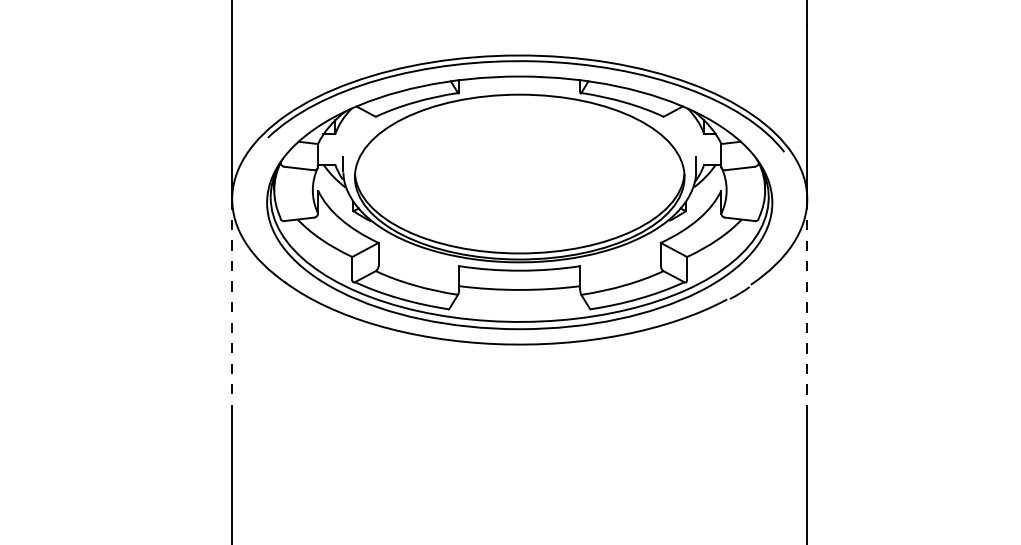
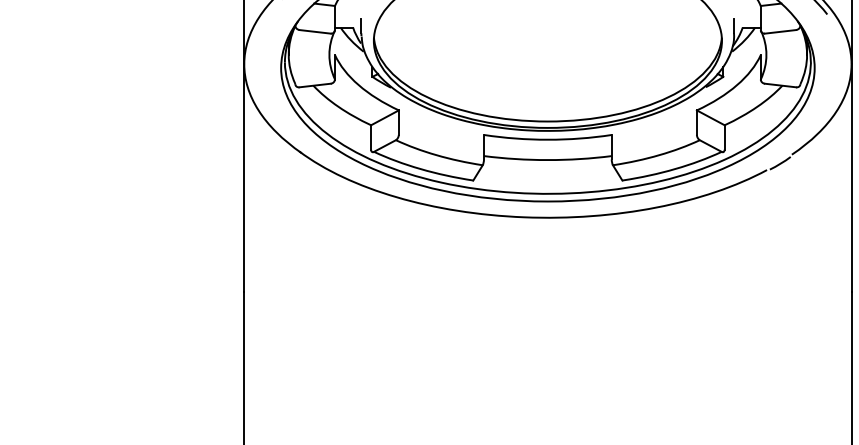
line: (232, 307) -> (244, 178), dashed -> solid
line: (807, 307) -> (851, 178), dashed -> solid

